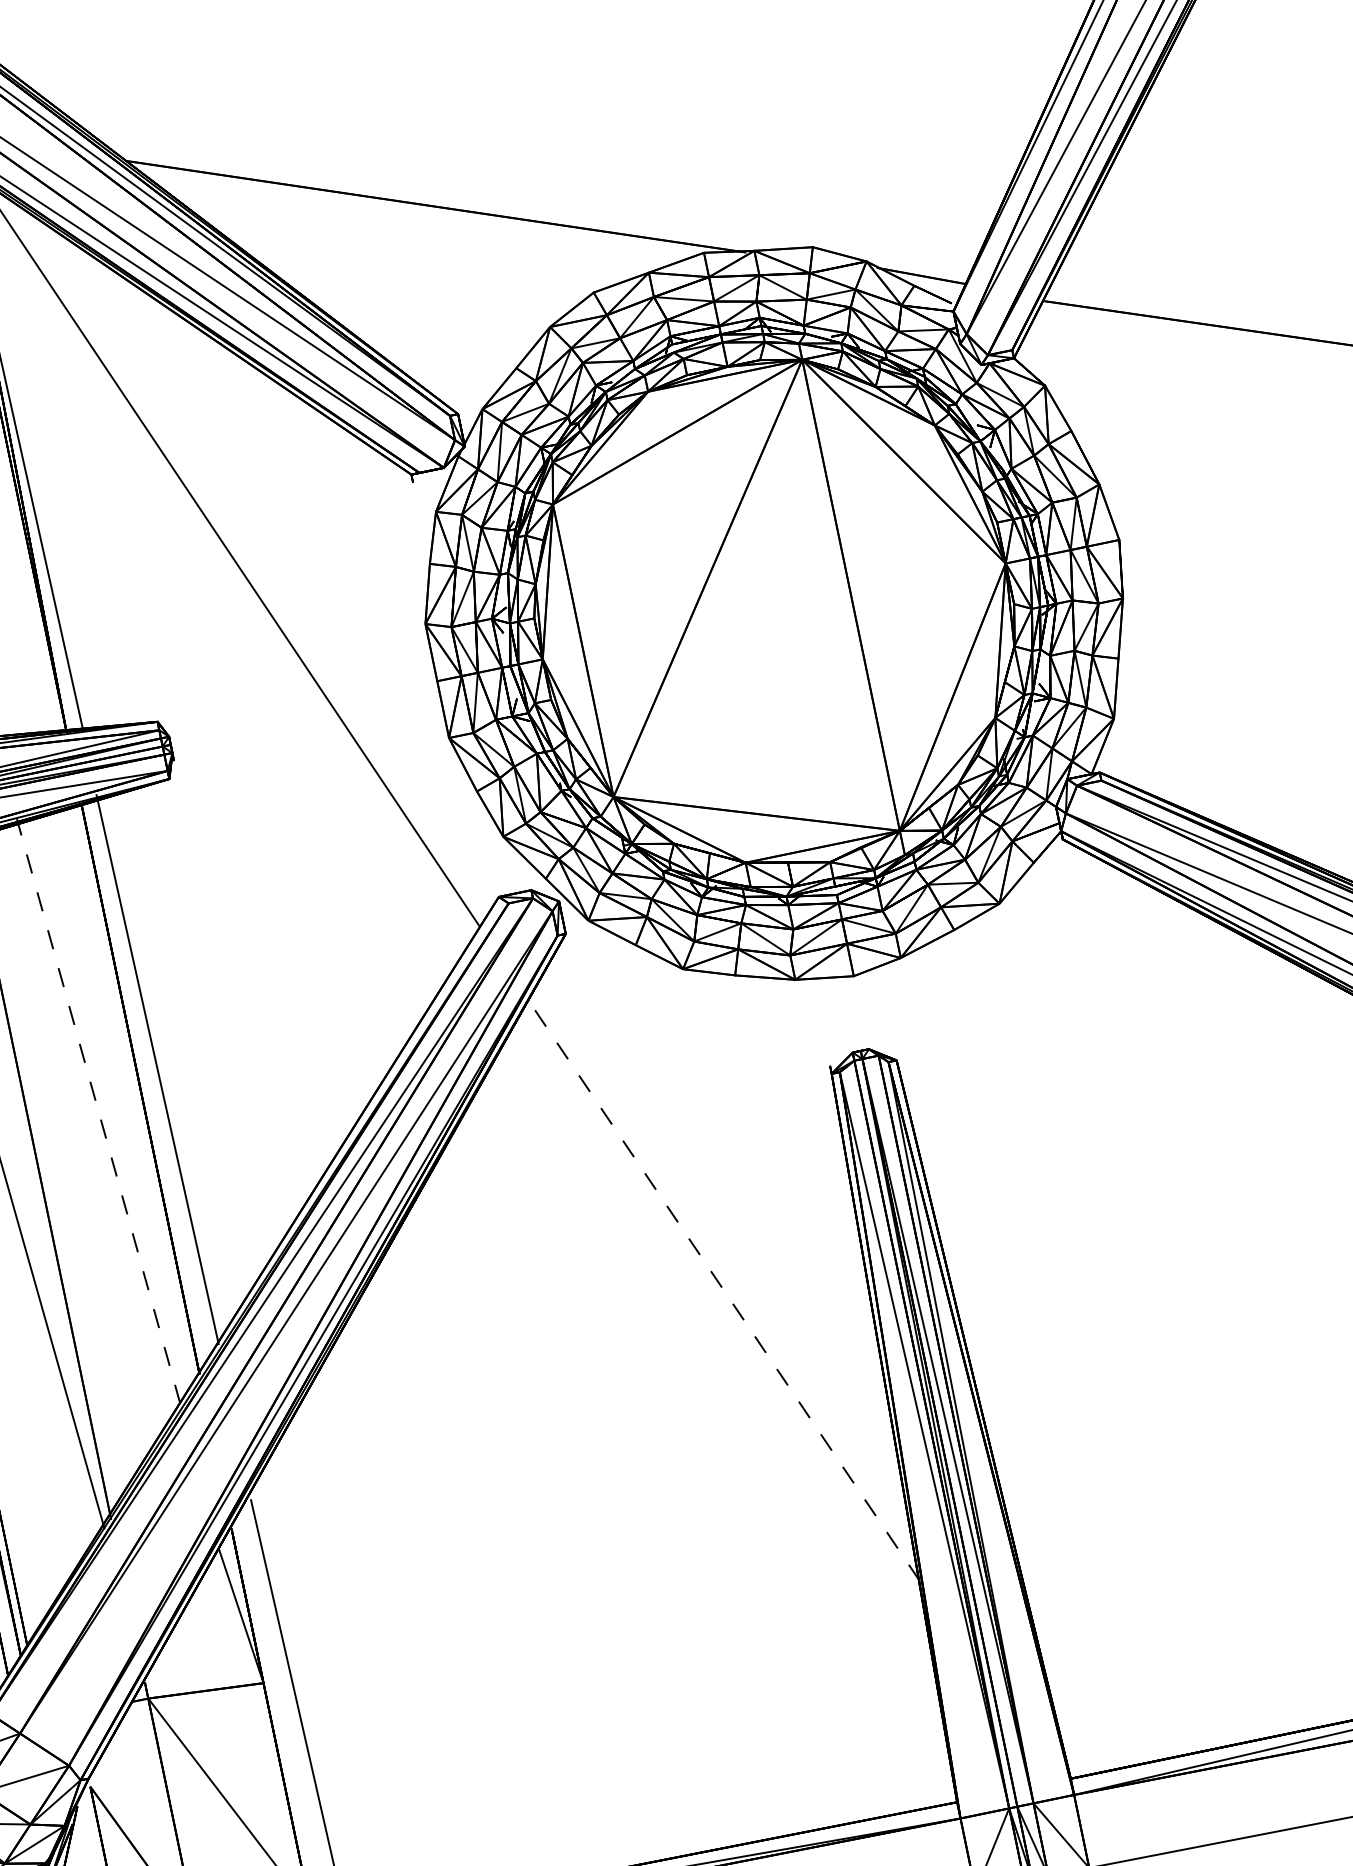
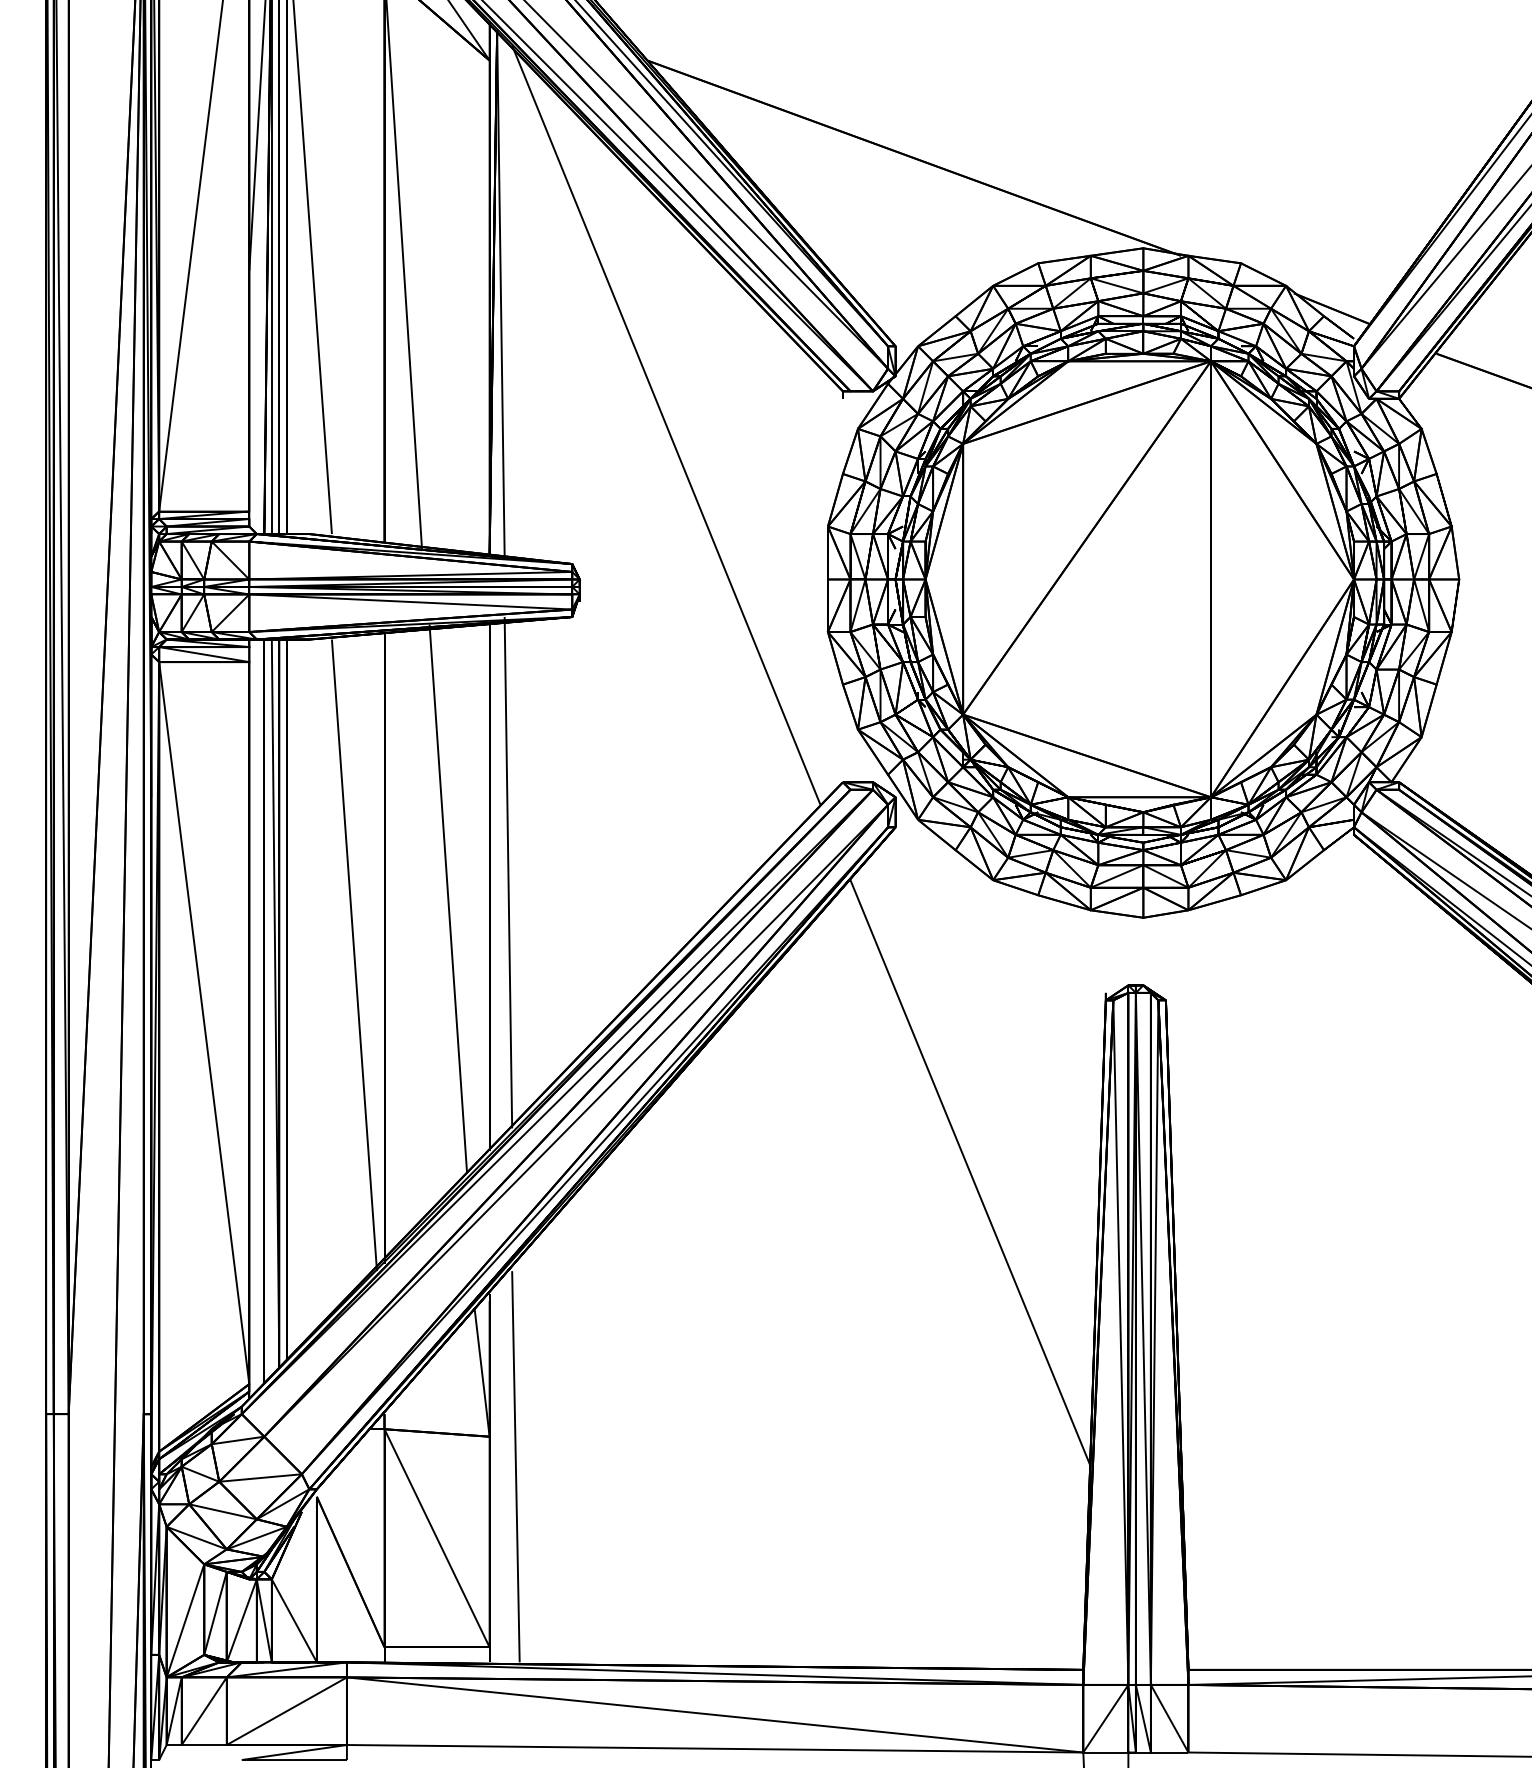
line: (98, 1110) -> (448, 898), dashed -> solid
line: (724, 1291) -> (970, 1173), dashed -> solid

